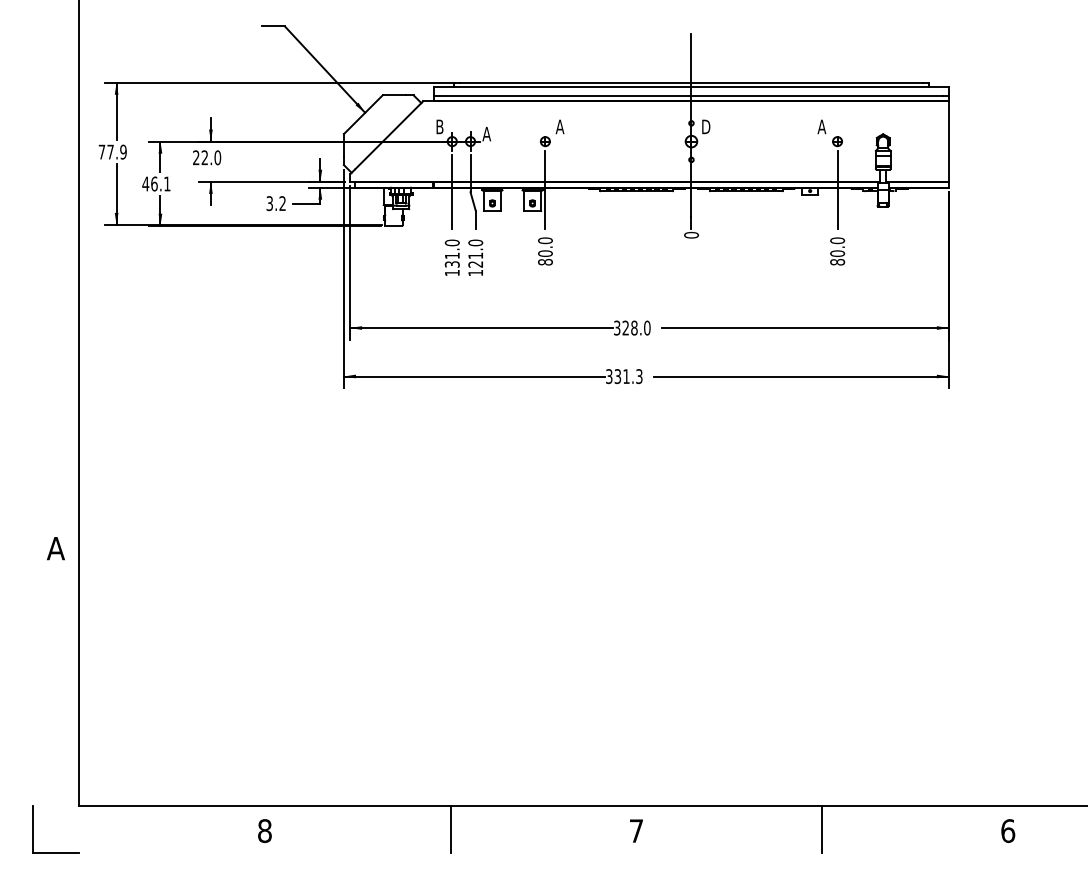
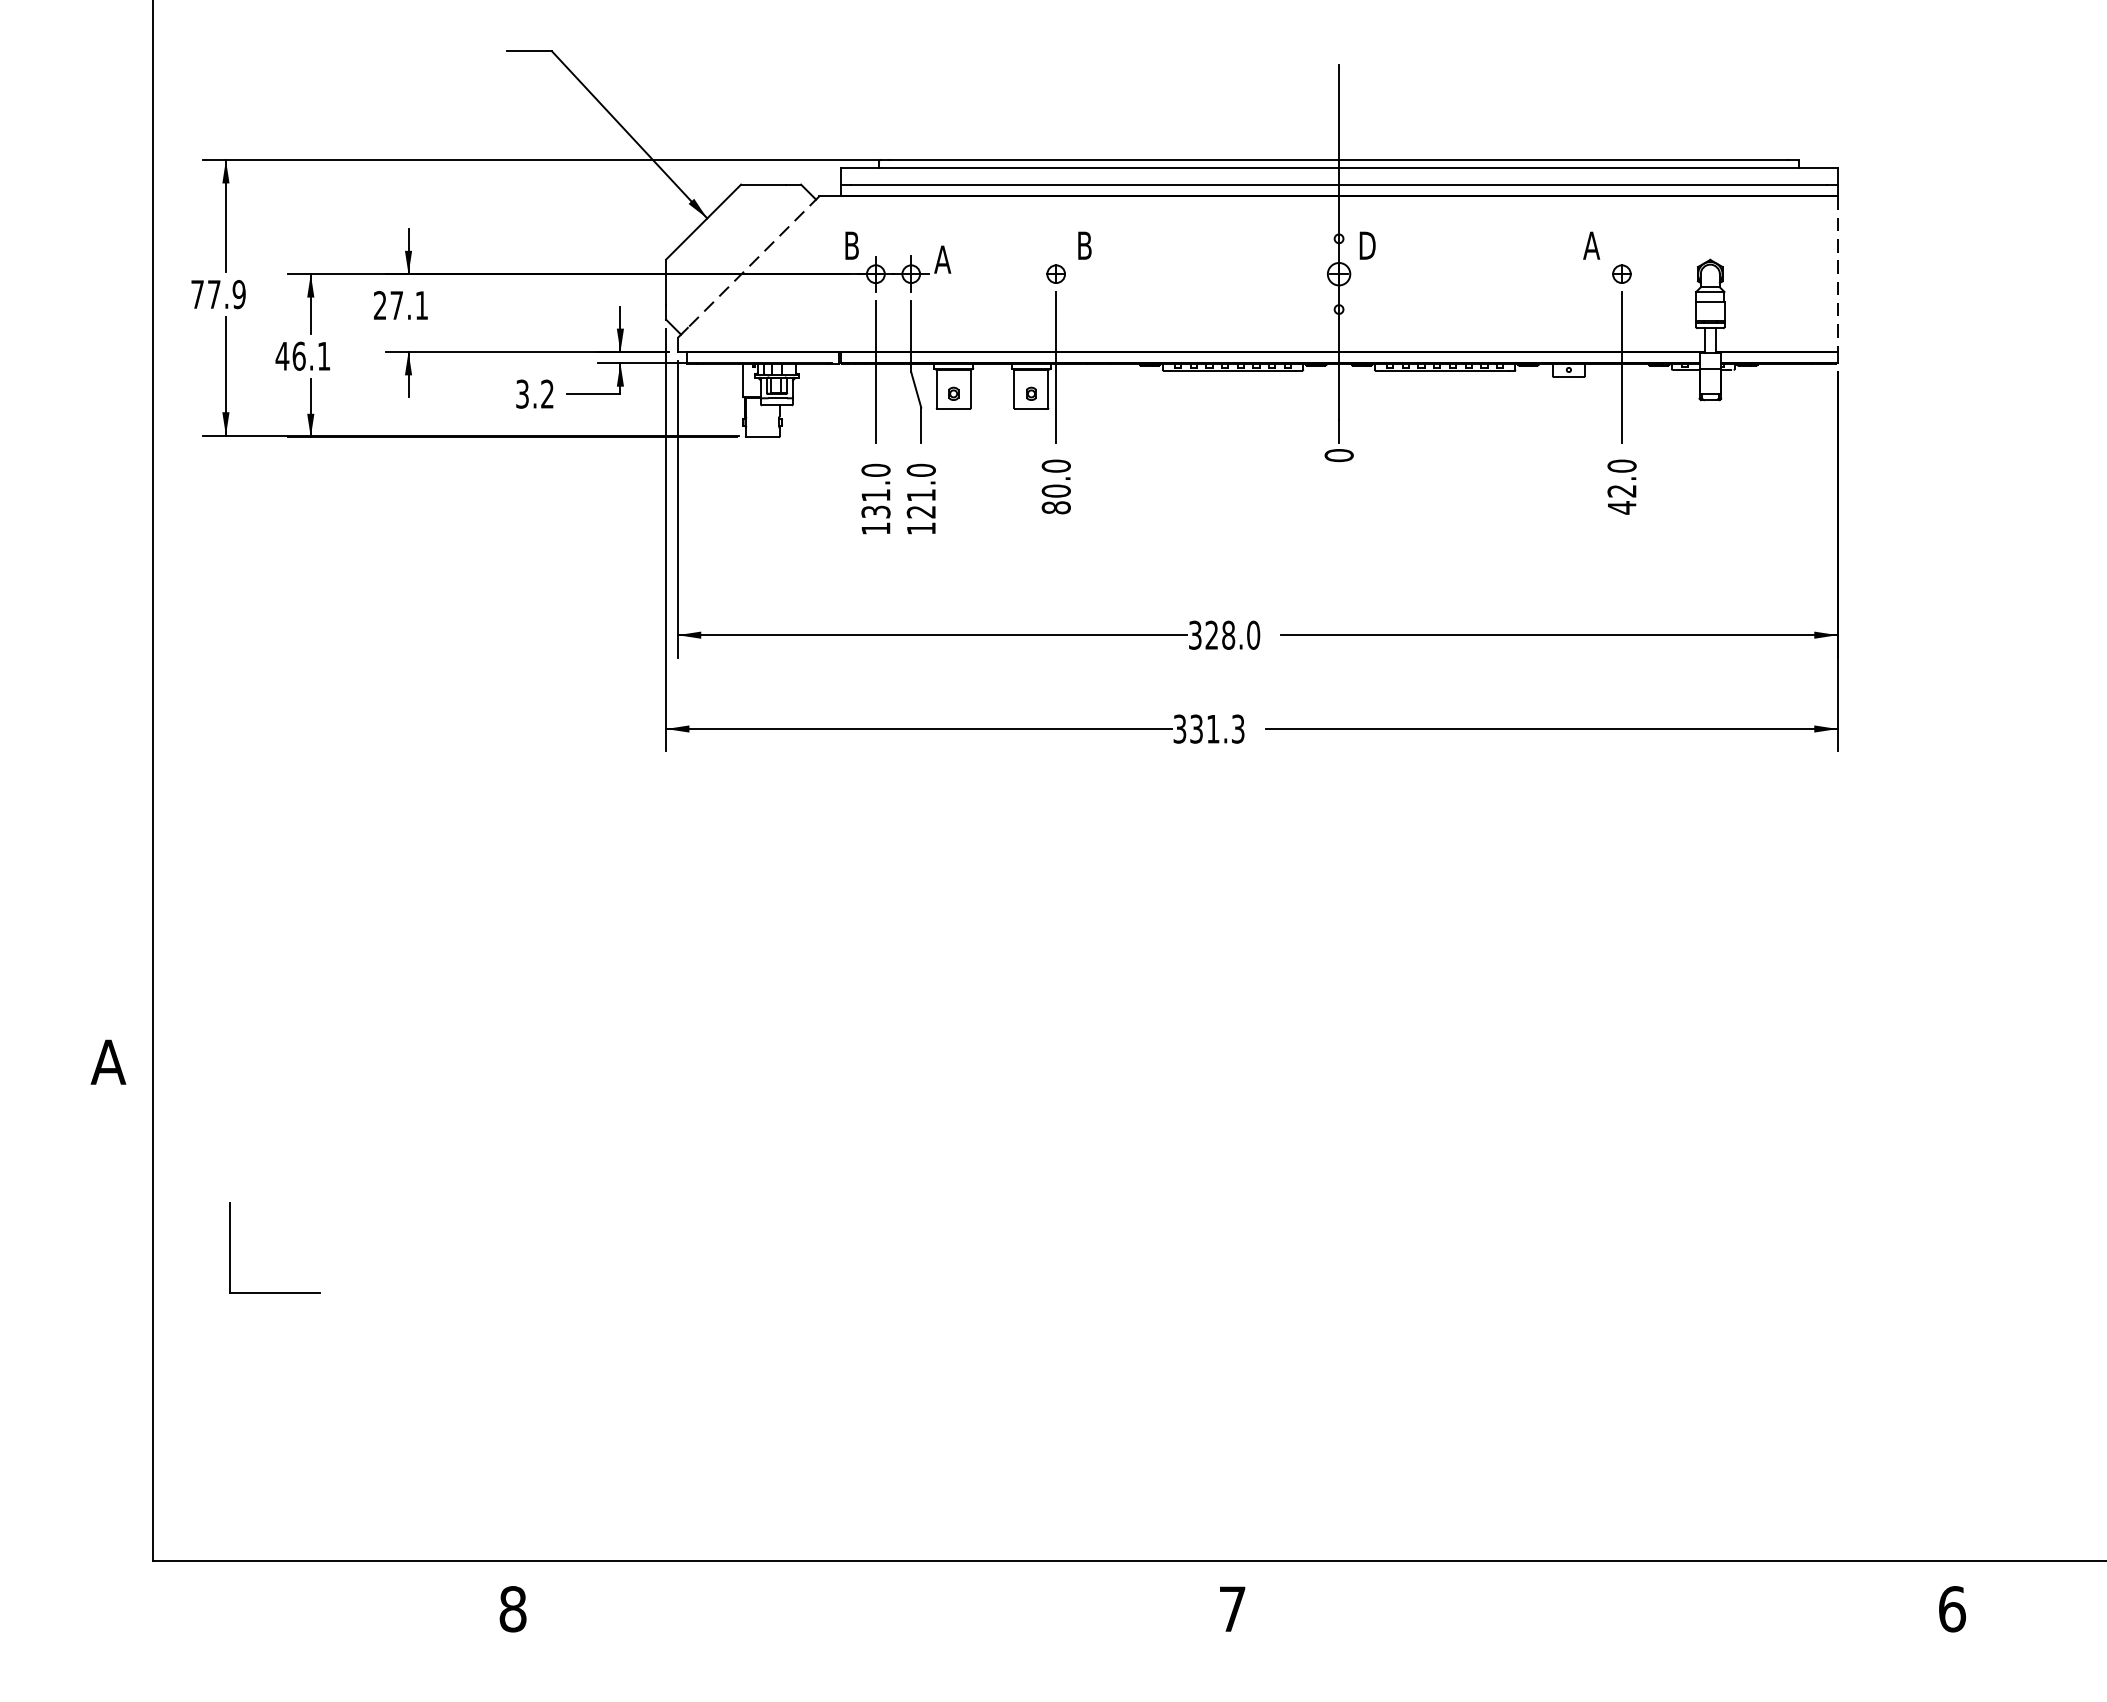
text: (559, 126) -> (1083, 244), A -> B
line: (389, 135) -> (754, 262), solid -> dashed
line: (948, 142) -> (1836, 275), solid -> dashed
text: (211, 157) -> (409, 304), 22.0 -> 27.1
text: (837, 257) -> (1621, 498), 80.0 -> 42.0
part: (33, 829) -> (231, 1247), moved
line: (450, 829) -> (872, 1606), removed
line: (822, 829) -> (1592, 1606), removed

